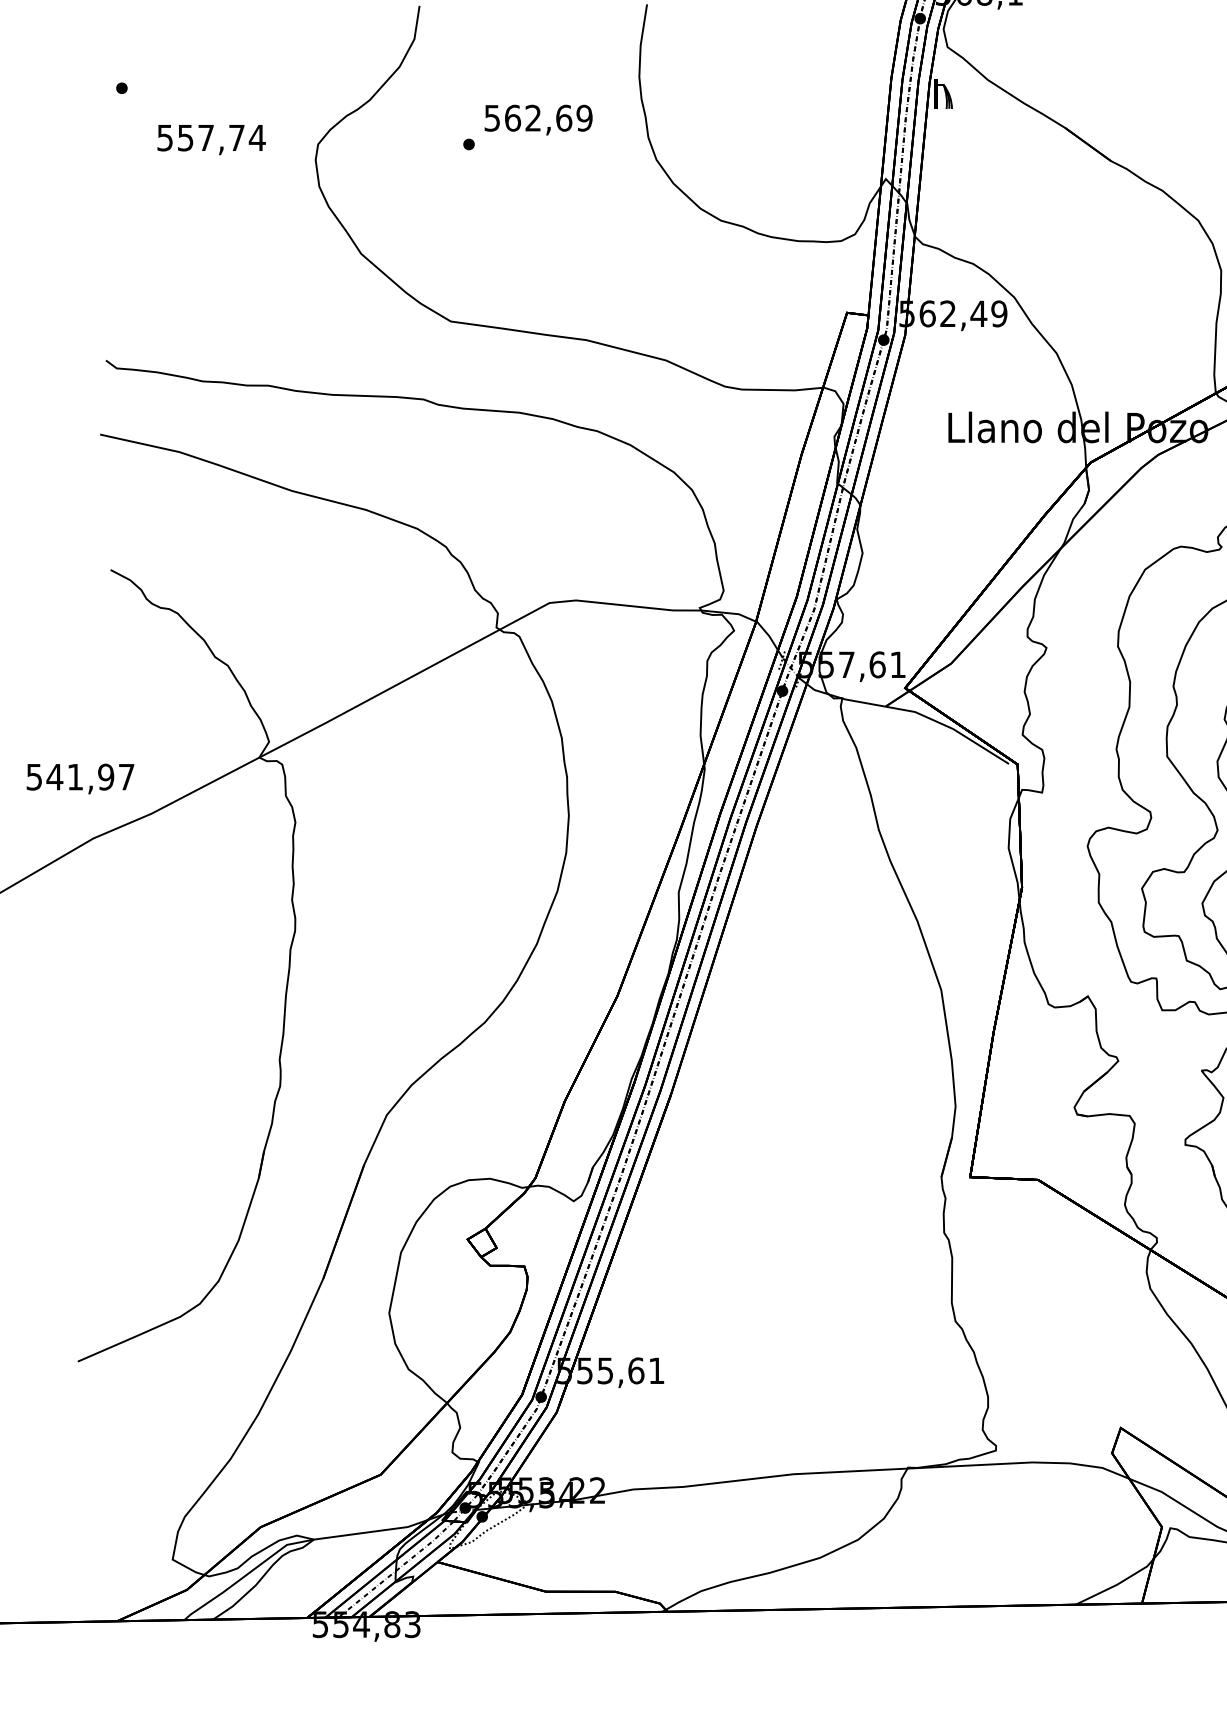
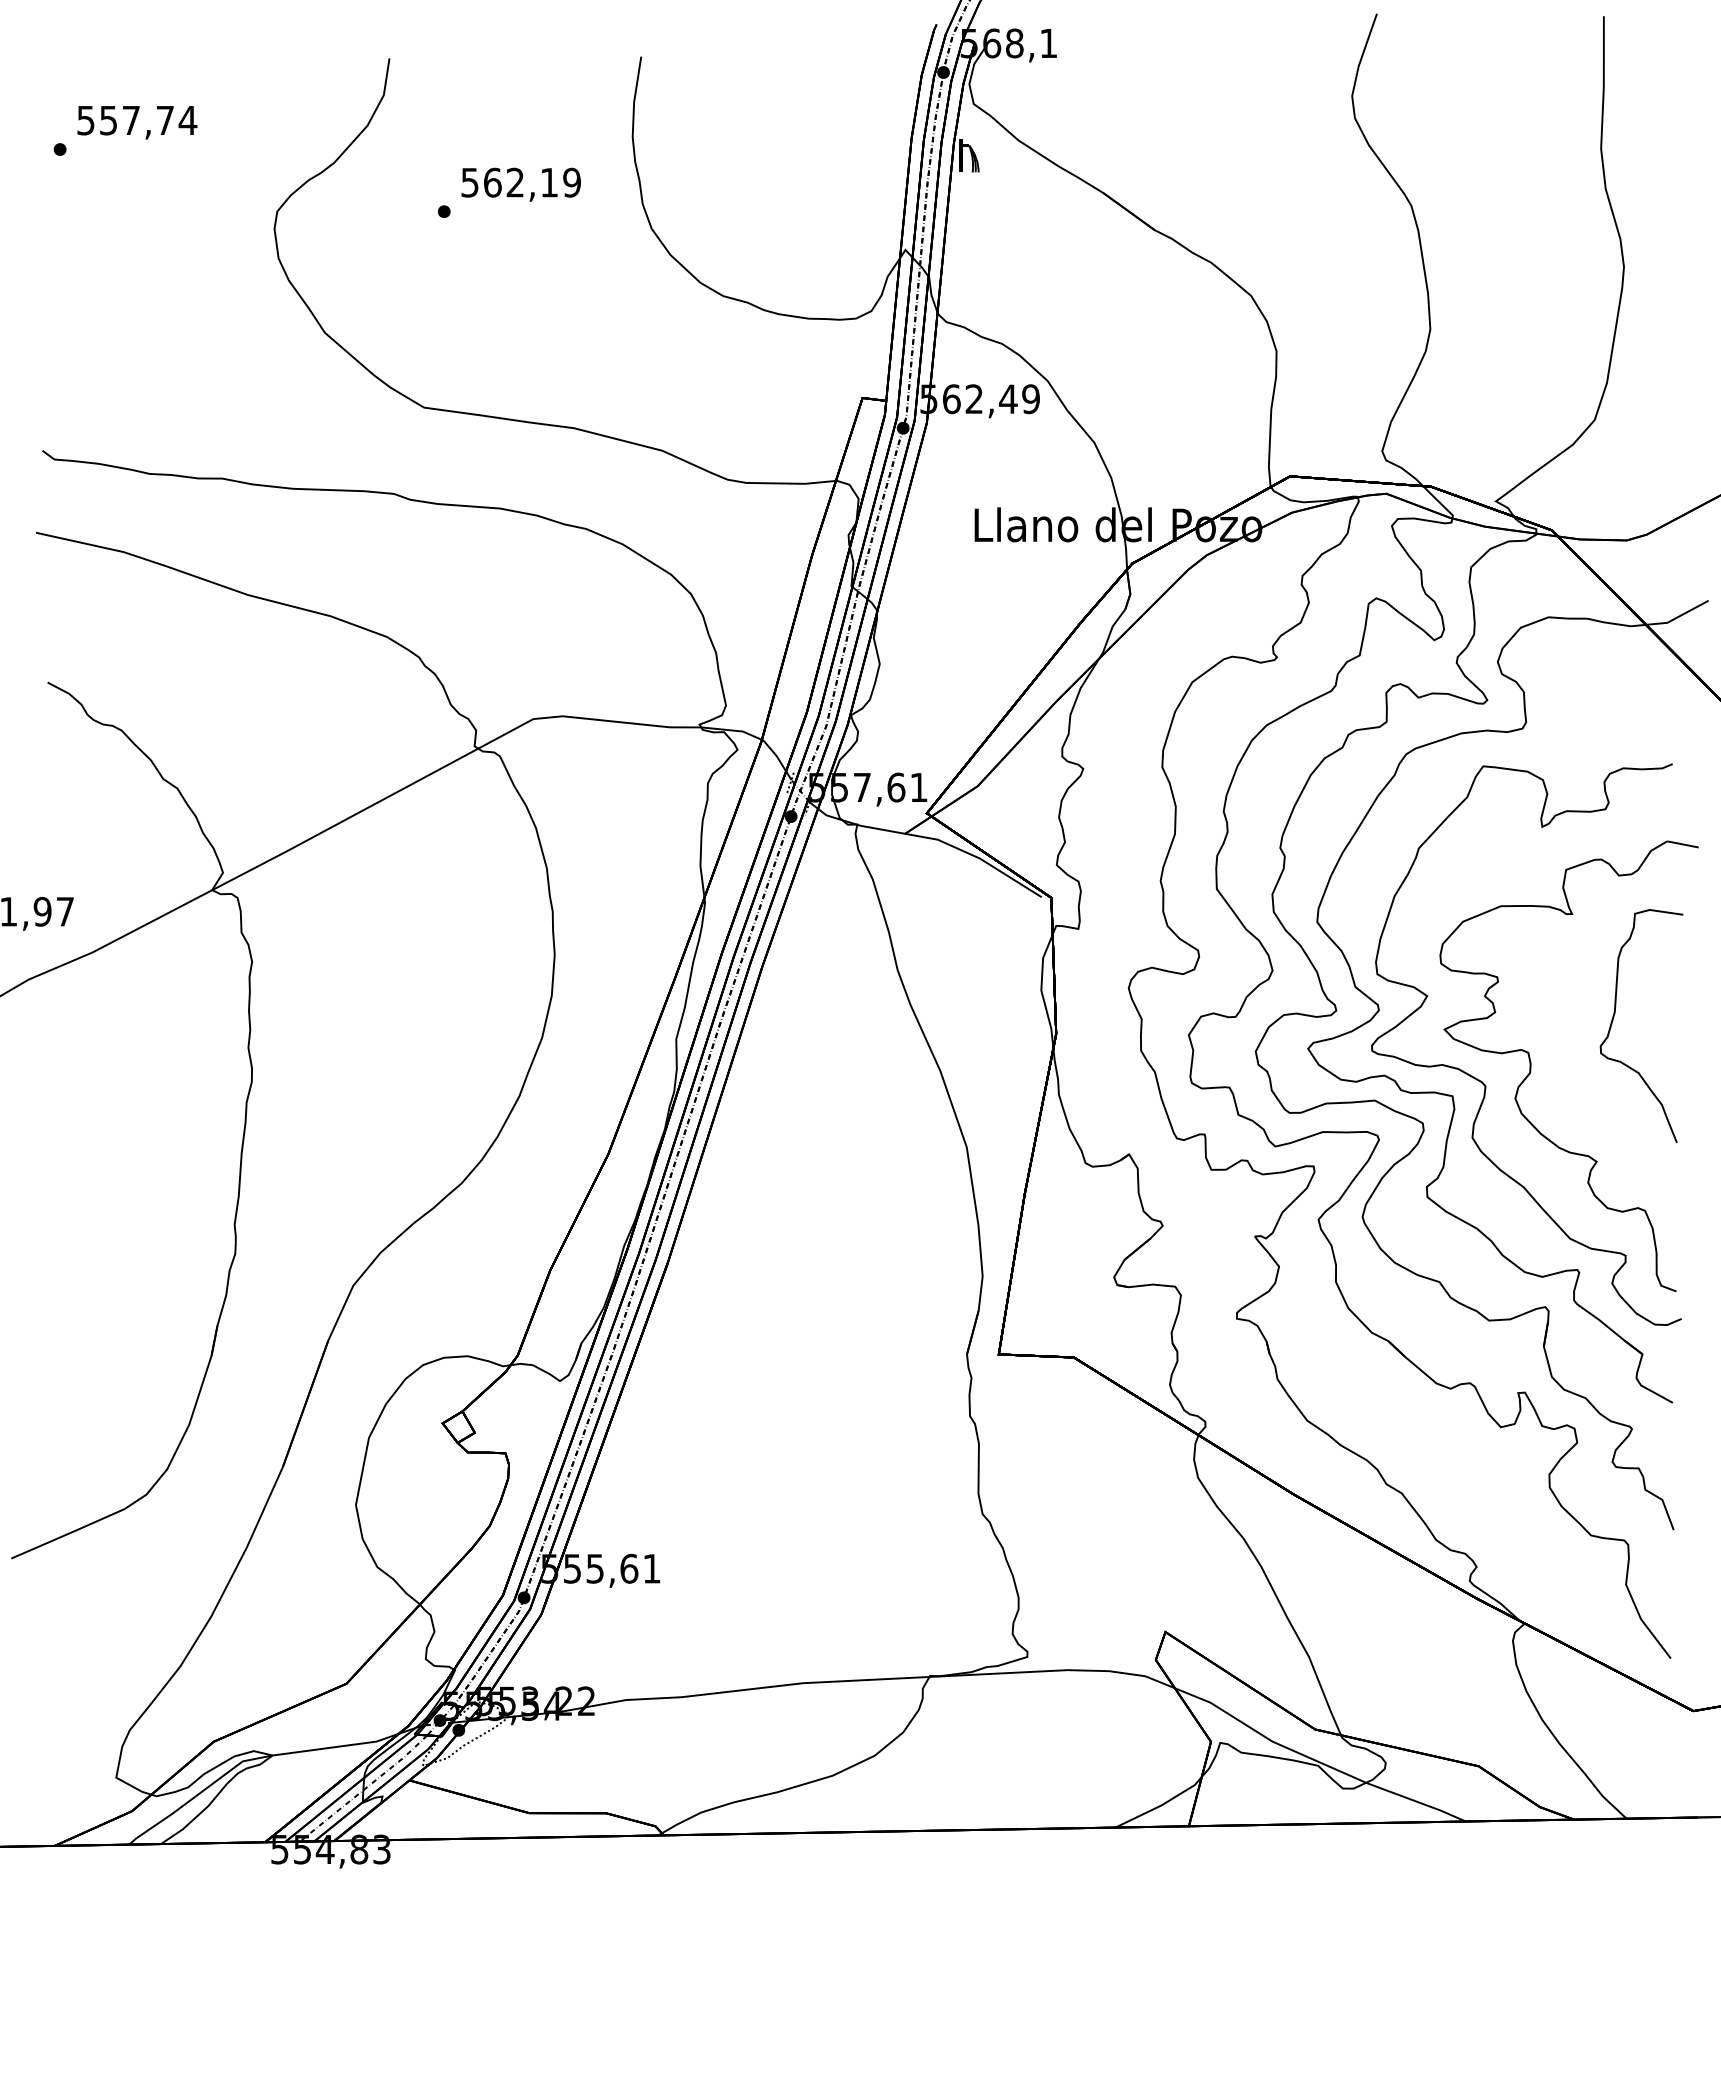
text: (564, 118) -> (549, 182), 562,69 -> 562,19
text: (211, 139) -> (137, 122), moved

